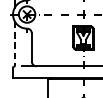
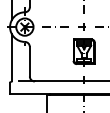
line: (14, 44) -> (11, 58), dashed -> solid

